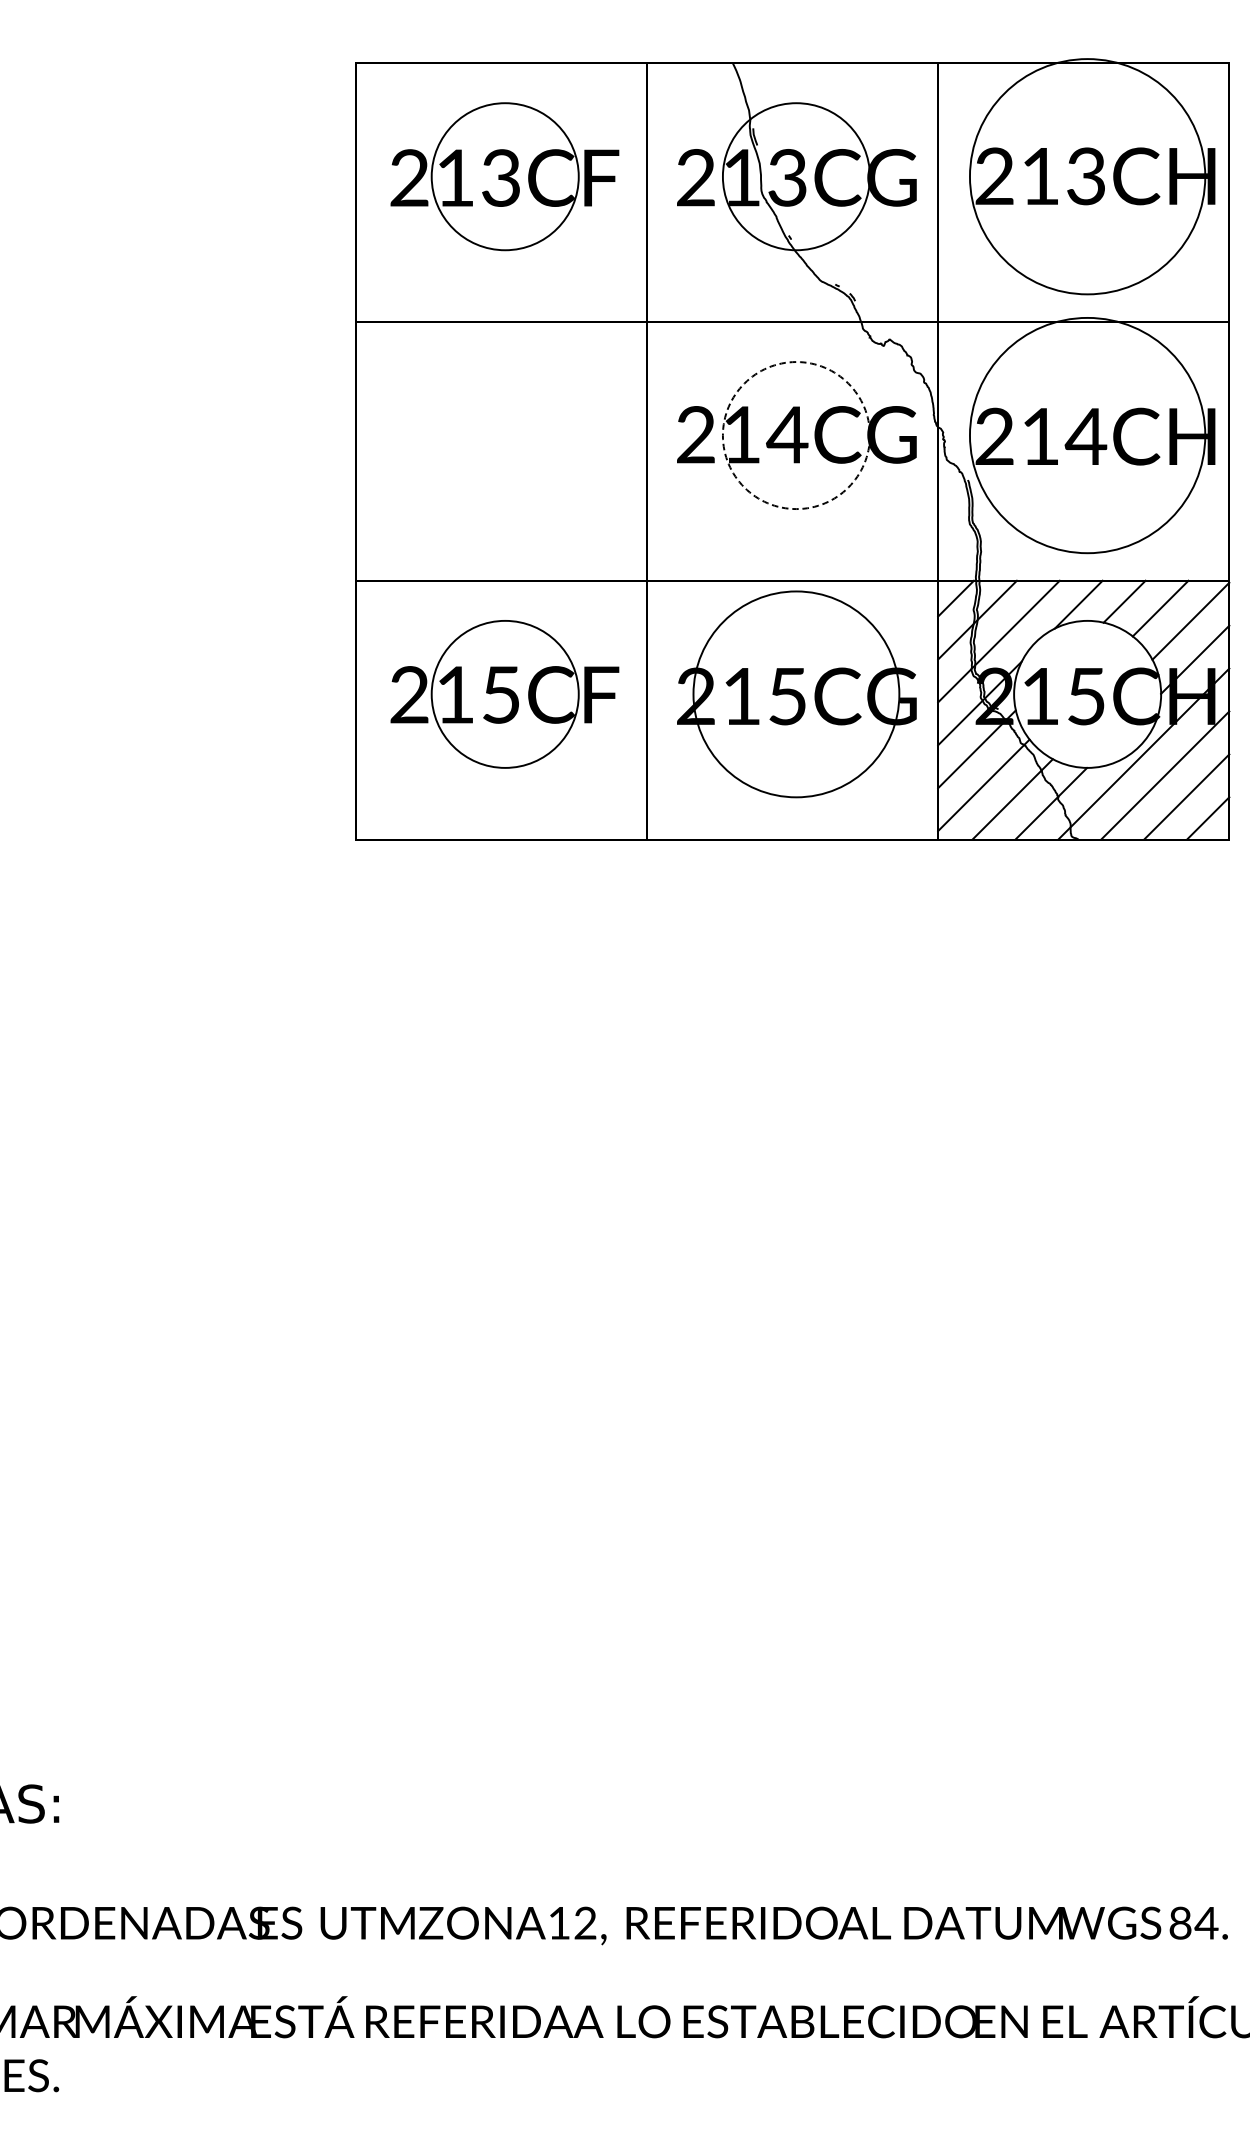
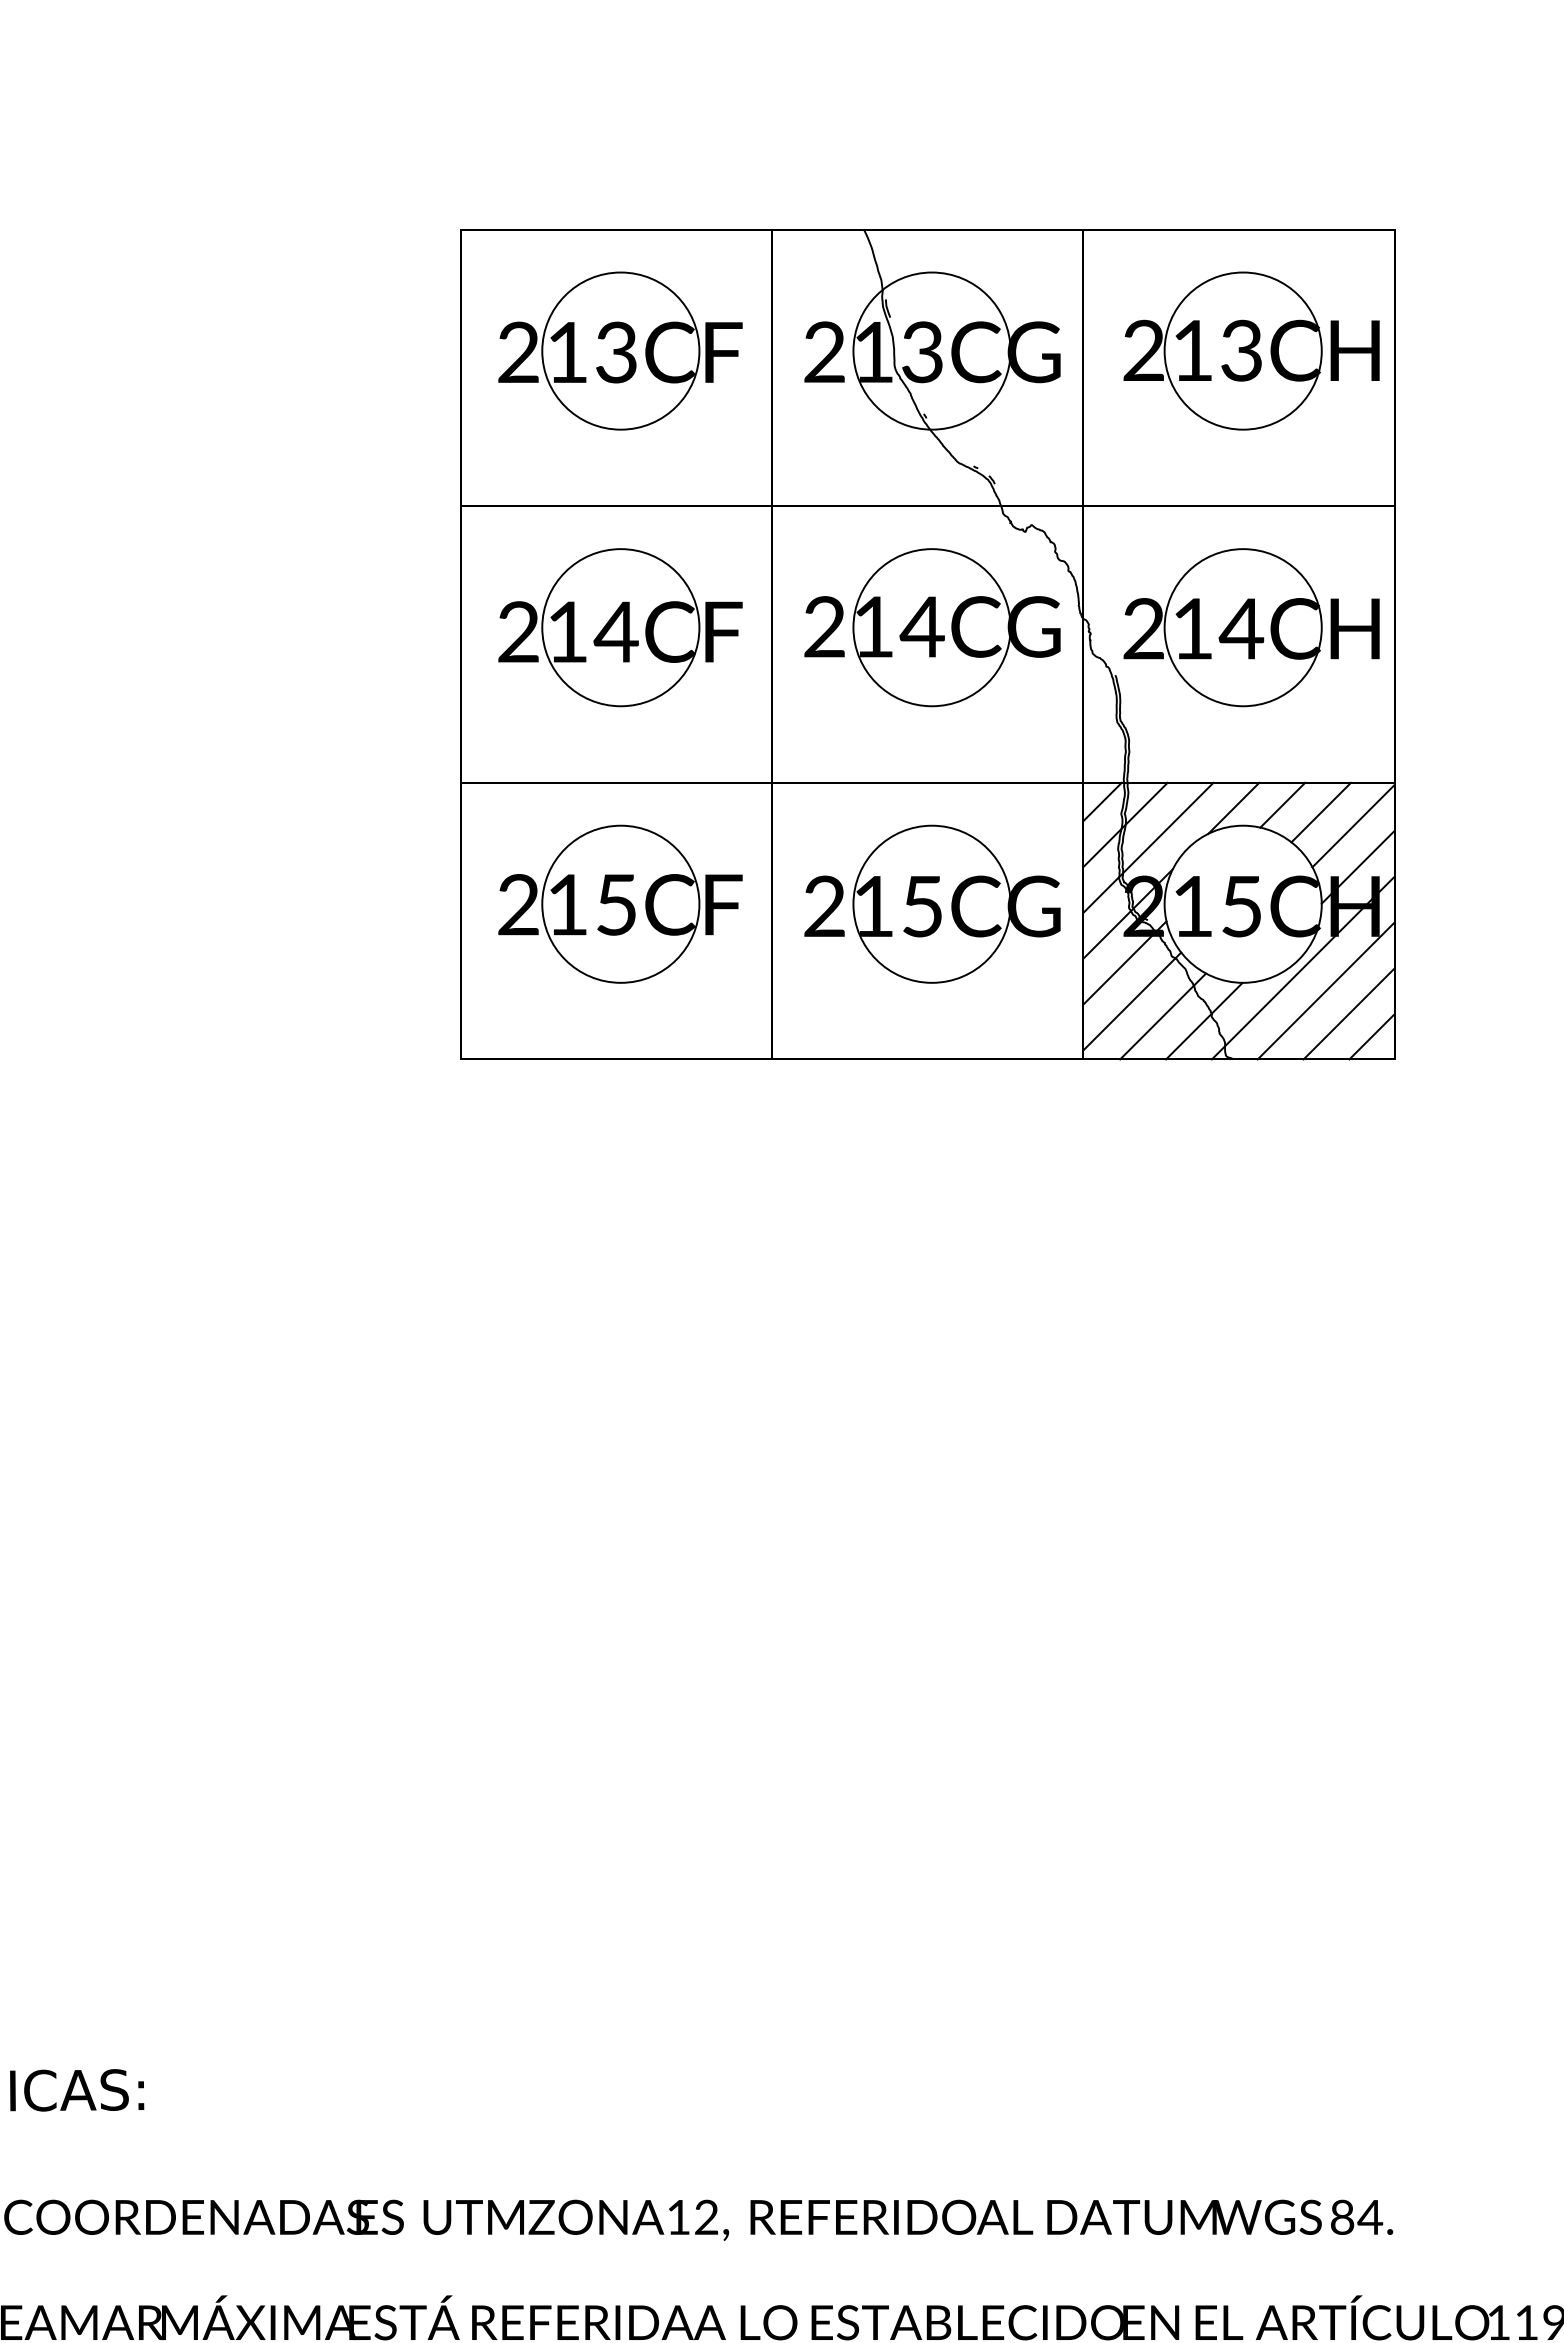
circle: (1086, 176) -> (1242, 350), size x0.62
part: (504, 435) -> (620, 627), added
circle: (795, 435) -> (931, 627), dashed -> solid
circle: (1086, 435) -> (1242, 627), size x0.62
circle: (795, 693) -> (931, 903), size x0.71

